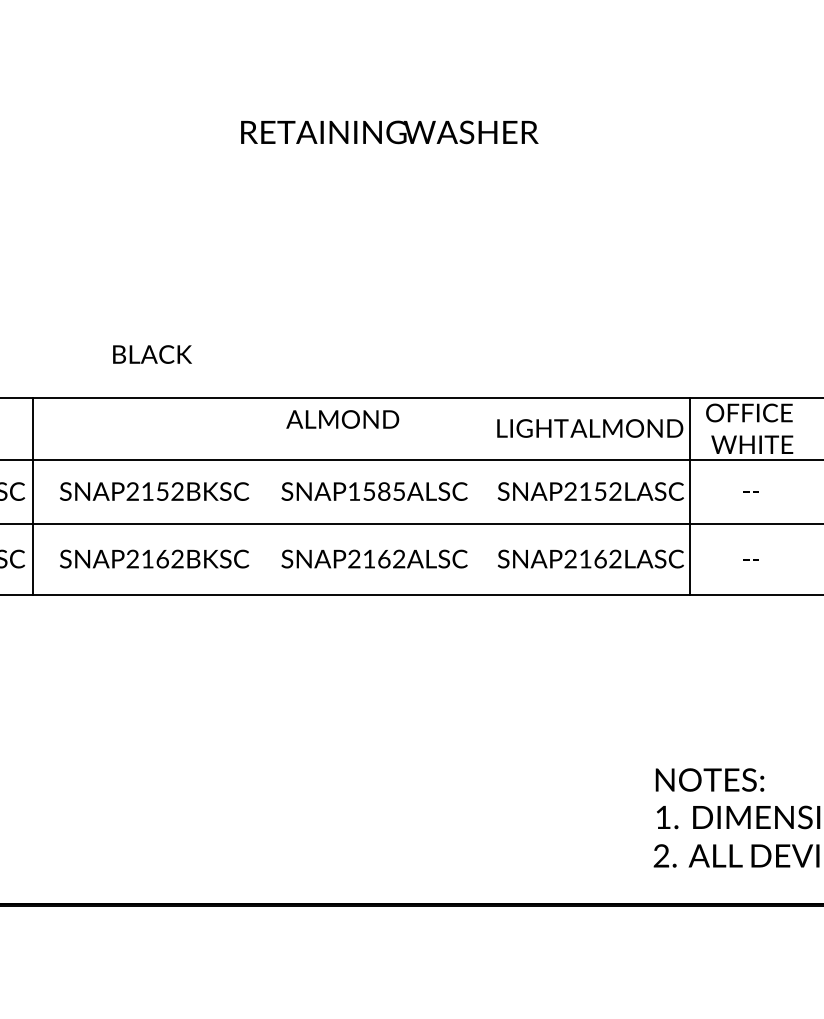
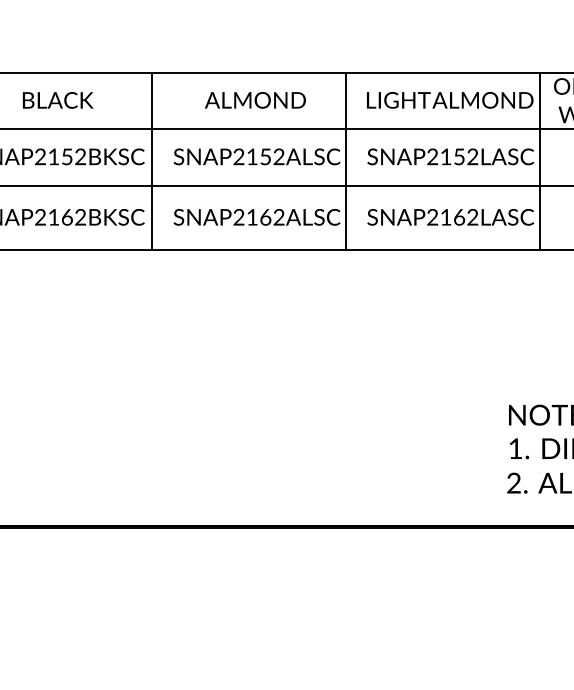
text: (152, 354) -> (58, 100), moved
text: (342, 419) -> (255, 100), moved
text: (376, 491) -> (258, 156), SNAP1585ALSC -> SNAP2152ALSC
line: (257, 496) -> (152, 161), added
line: (474, 496) -> (346, 161), added

